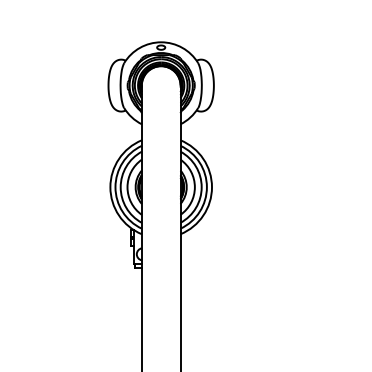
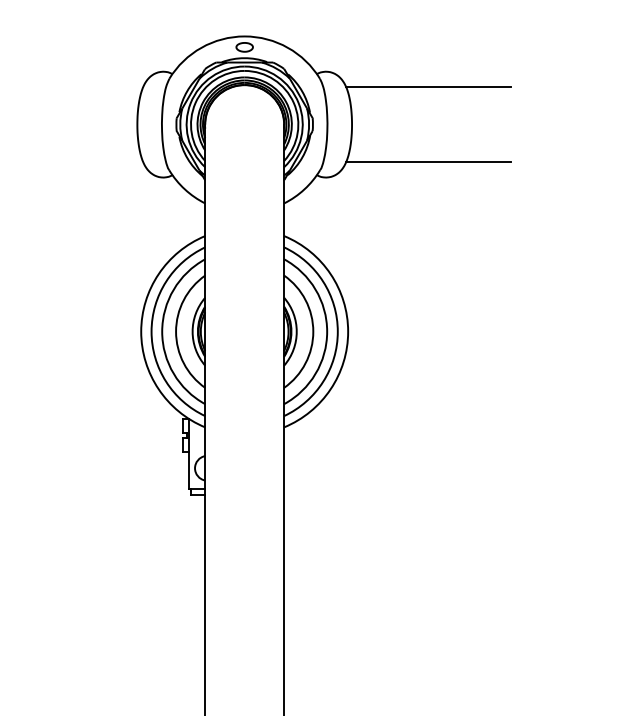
line: (251, 67) -> (428, 87), added
line: (251, 103) -> (428, 161), added

